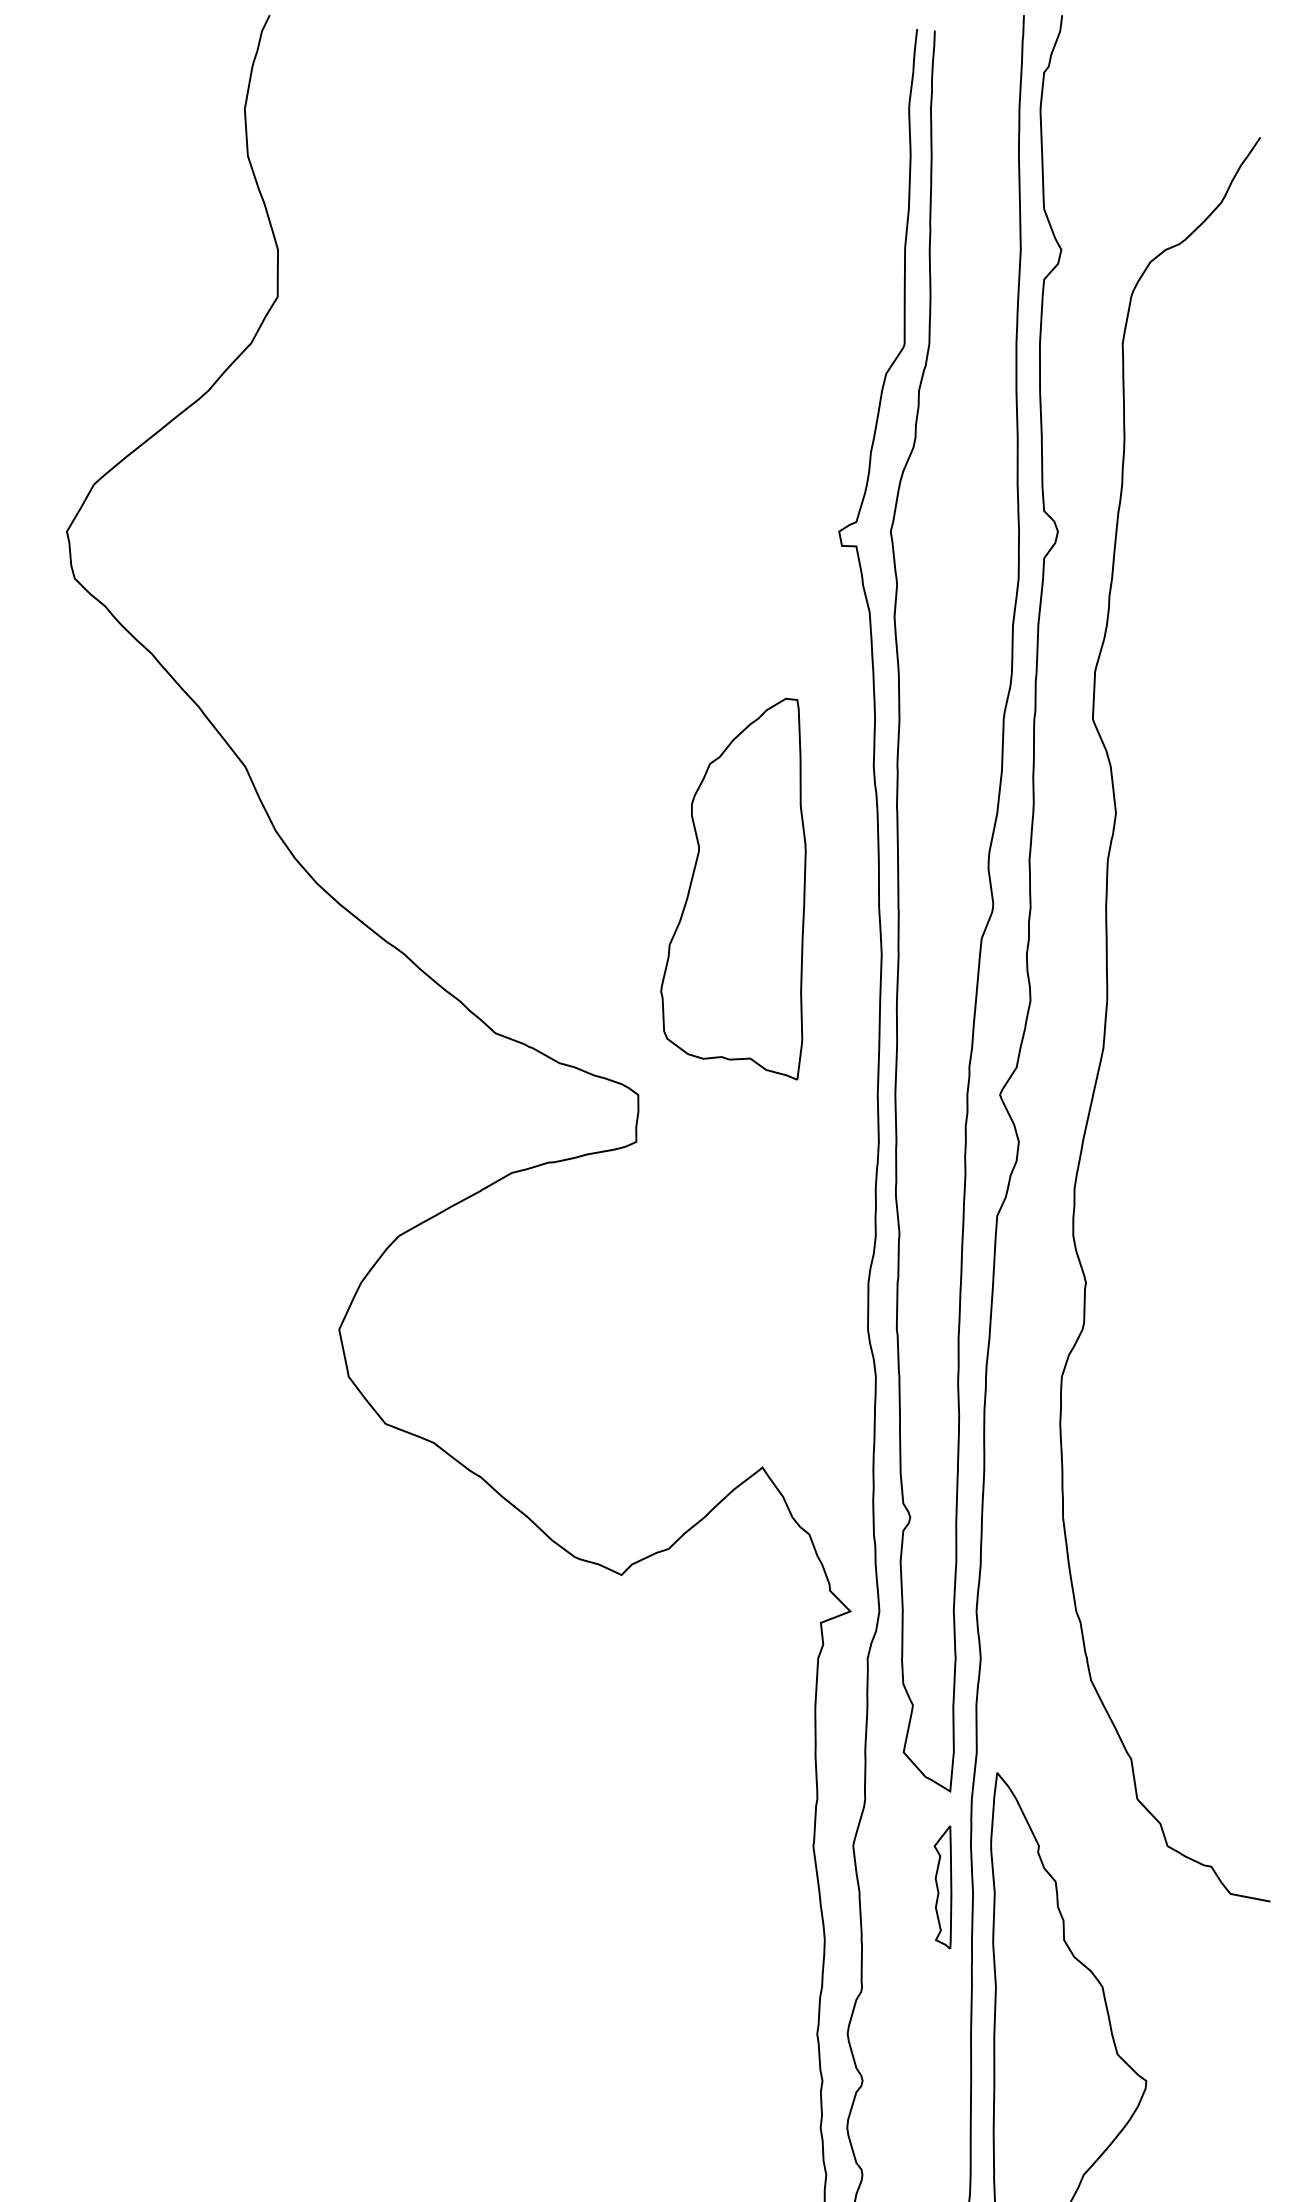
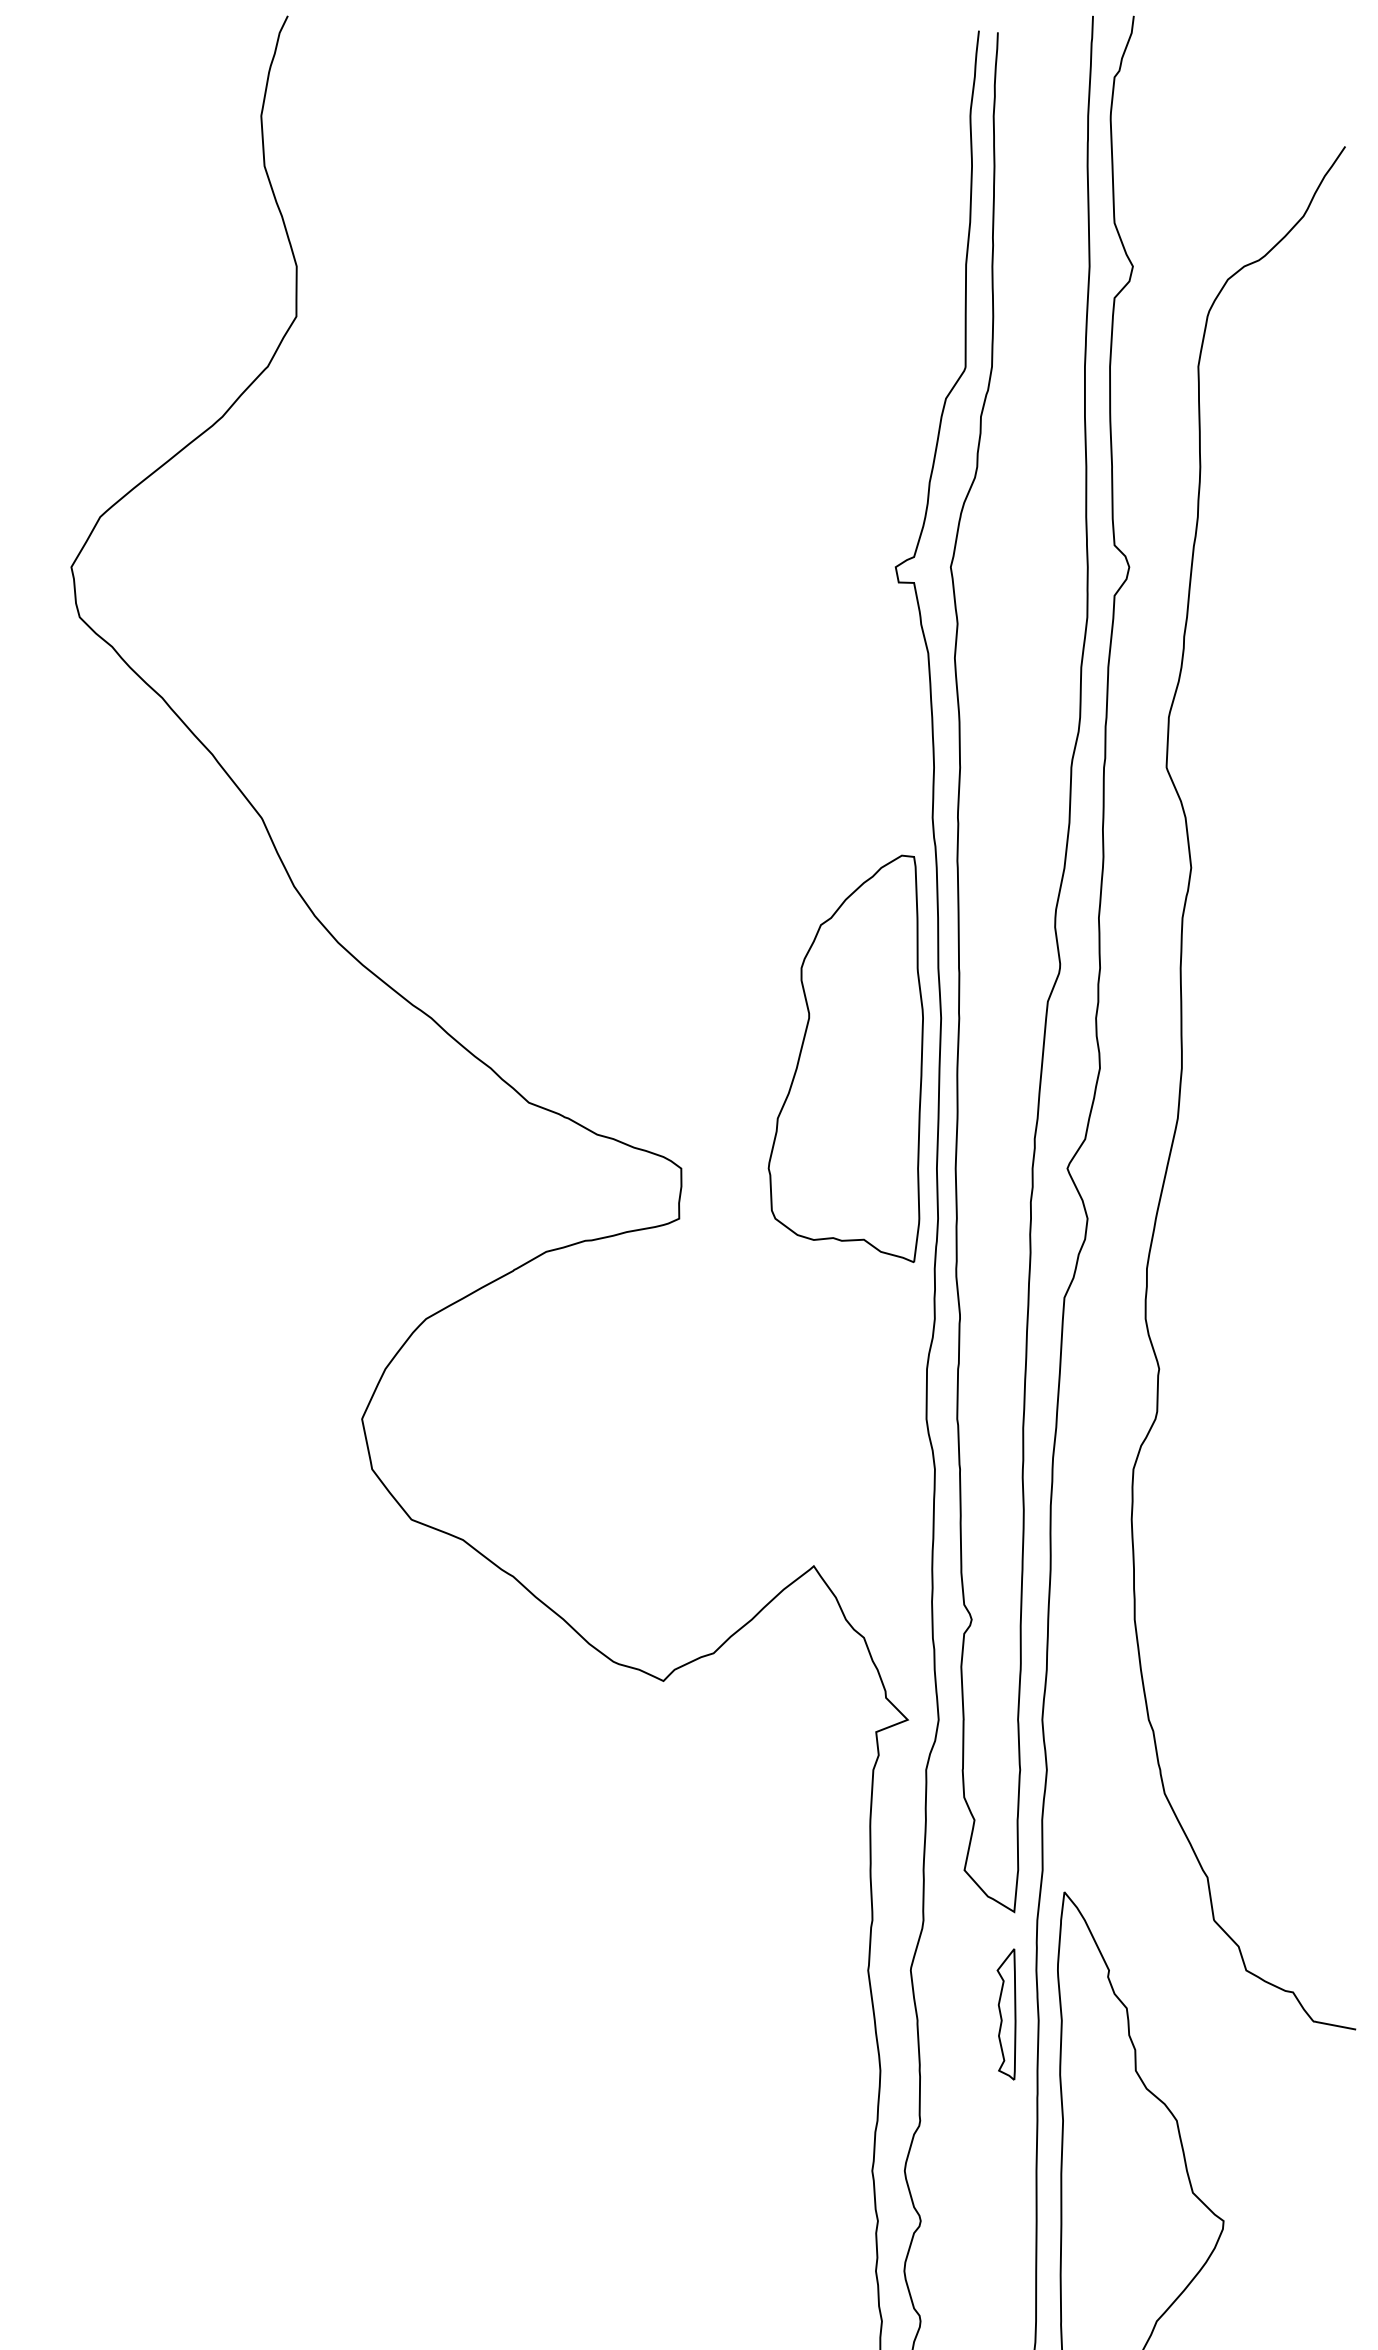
part: (733, 888) -> (845, 1058), moved

